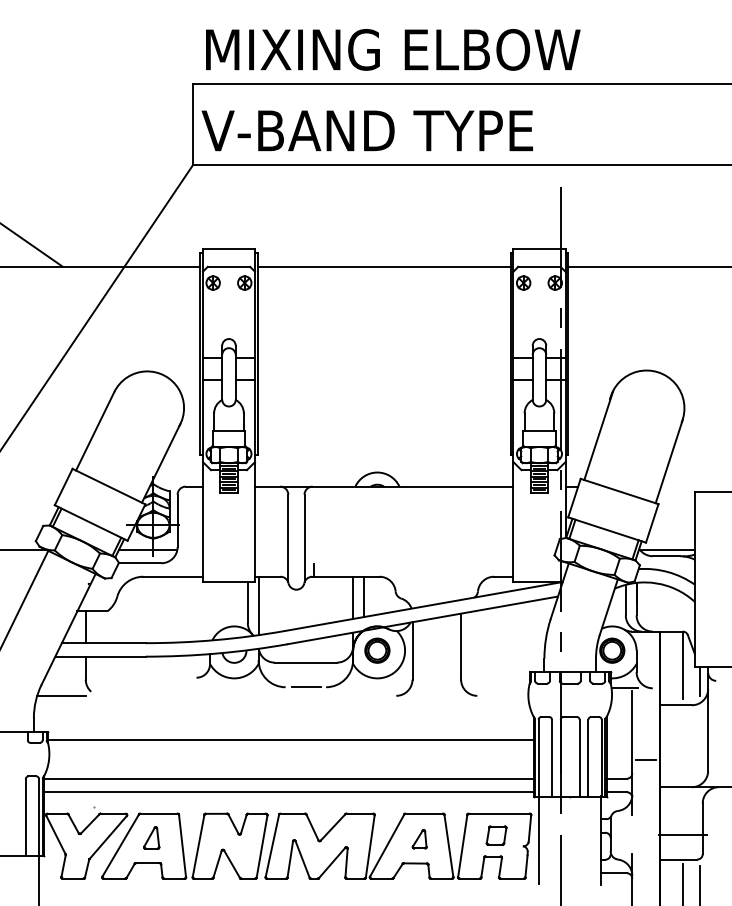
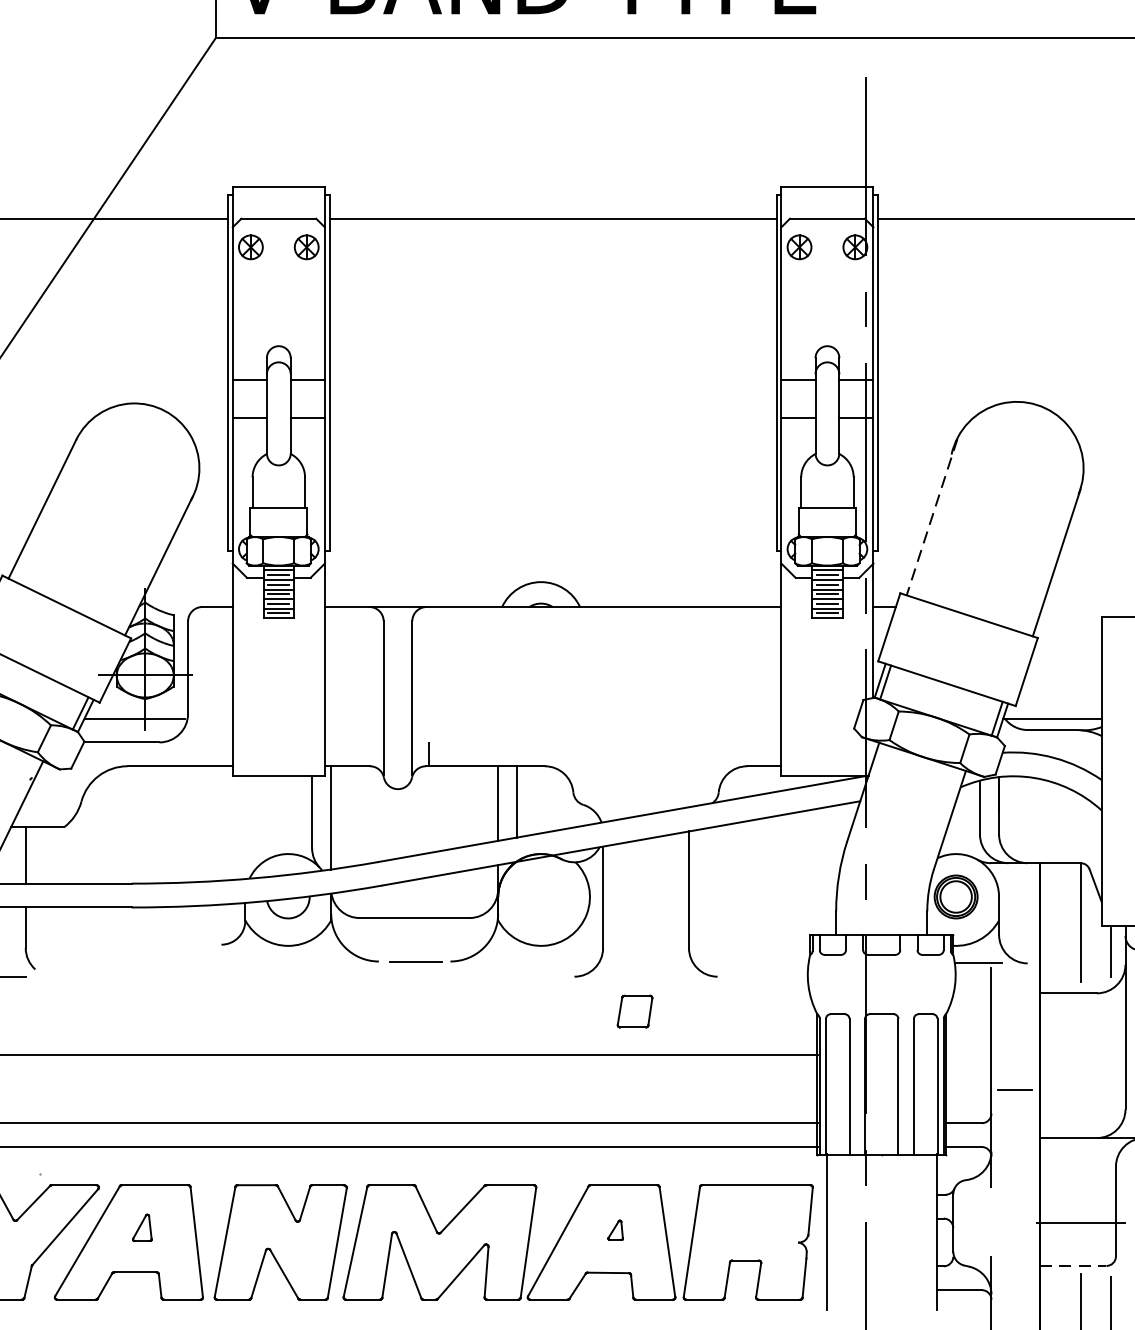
line: (598, 436) -> (931, 518), solid -> dashed
part: (377, 650) -> (541, 896), removed
part: (496, 835) -> (634, 1011), moved
part: (151, 837) -> (141, 1227), size x0.7
part: (419, 839) -> (615, 1230), size x0.6
line: (678, 859) -> (1073, 1265), solid -> dashed

